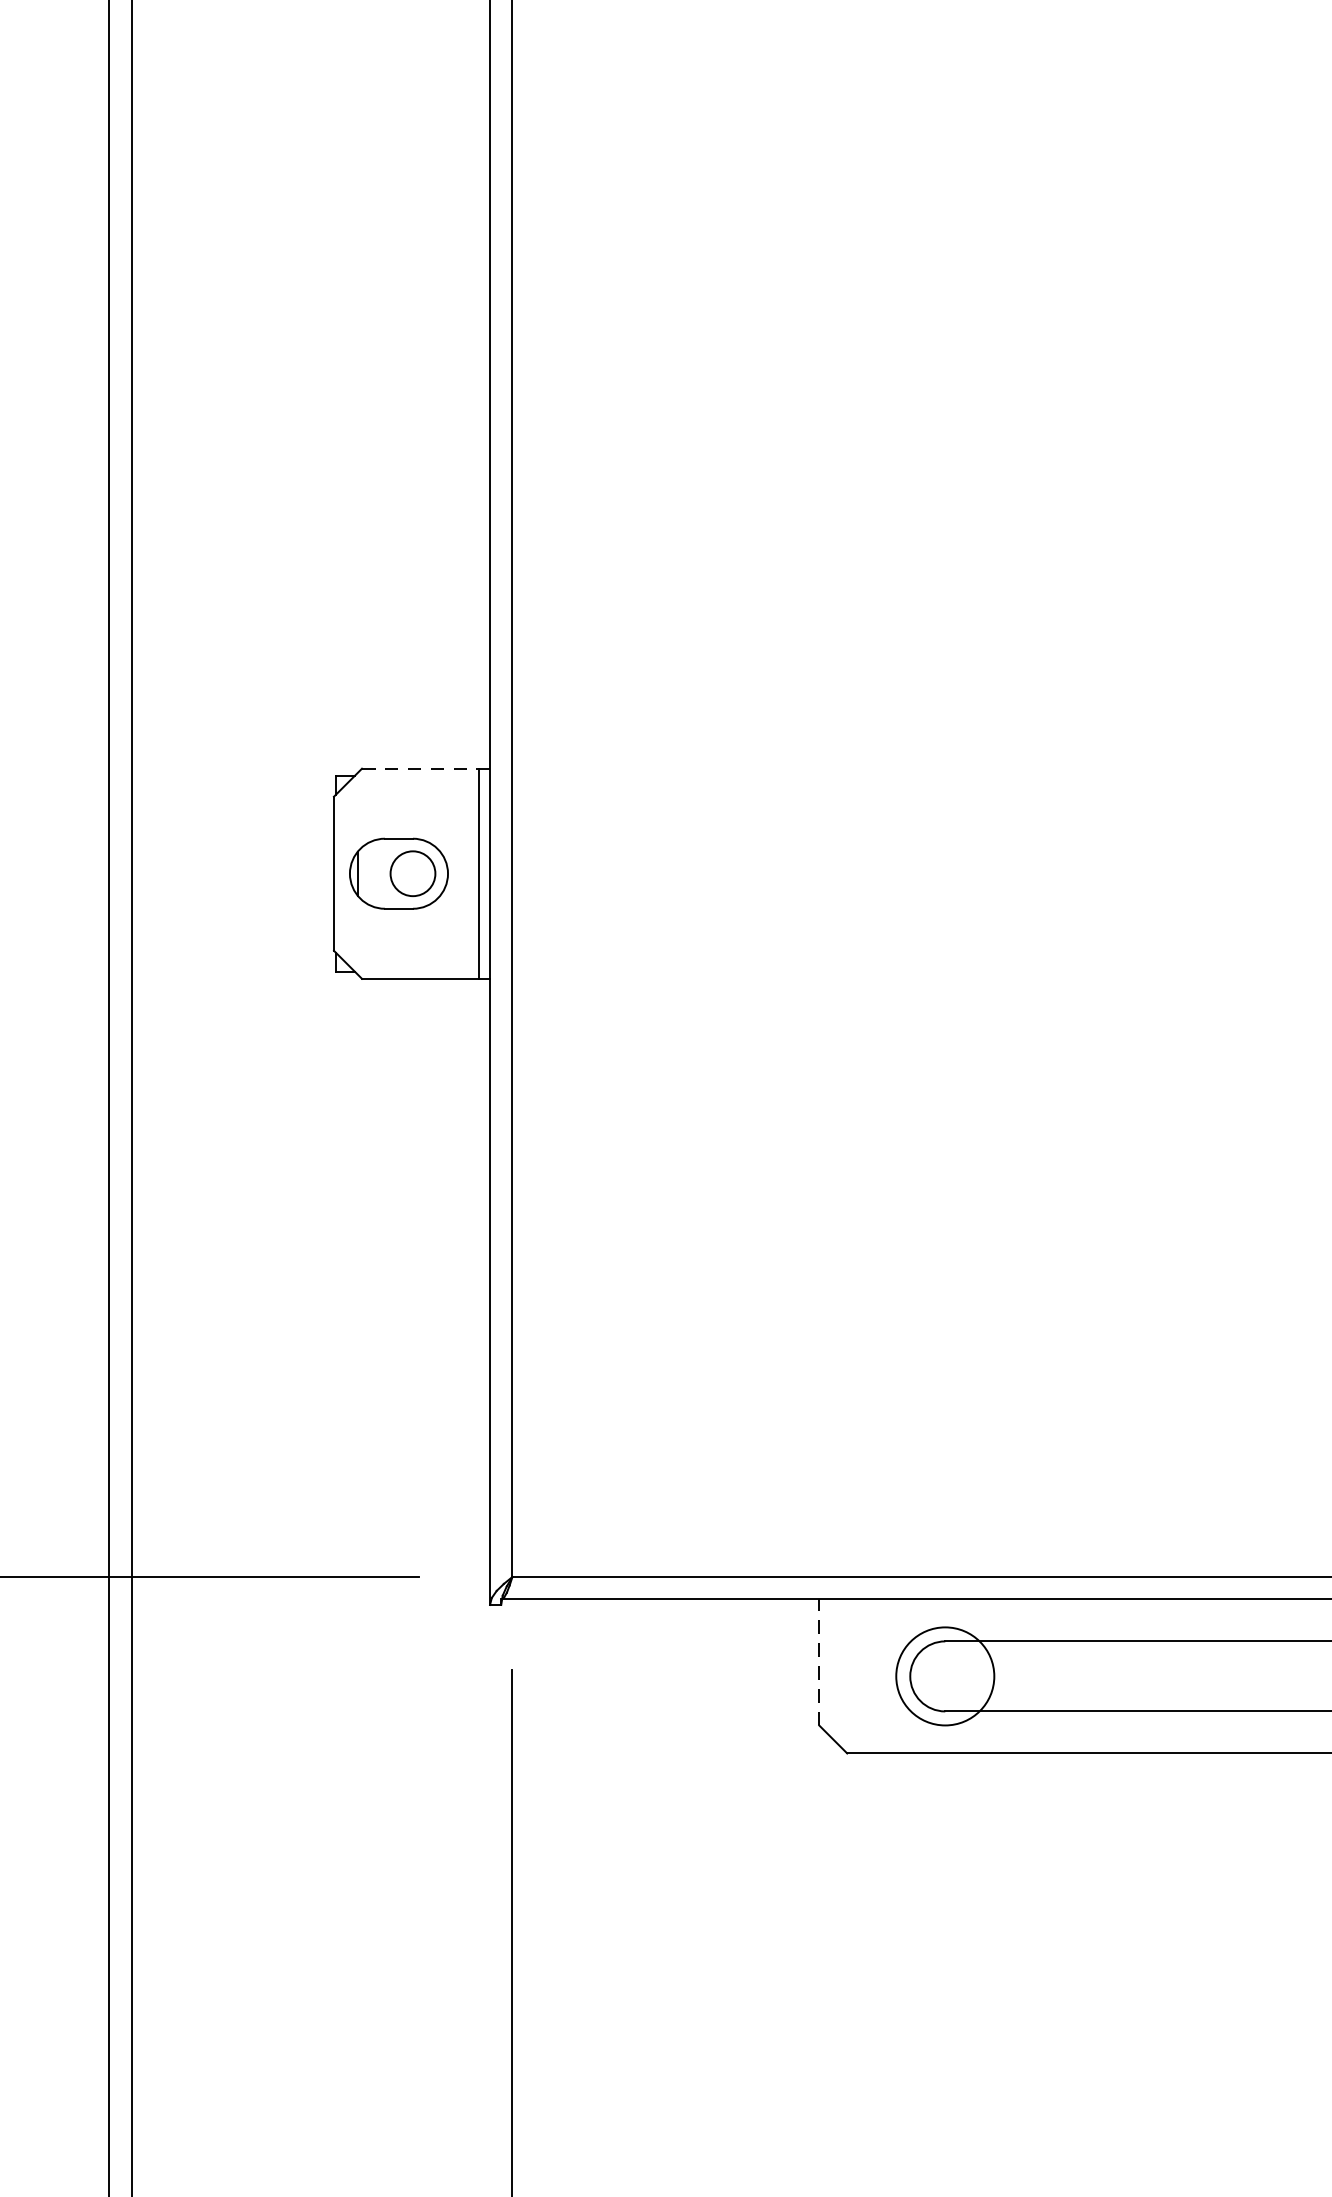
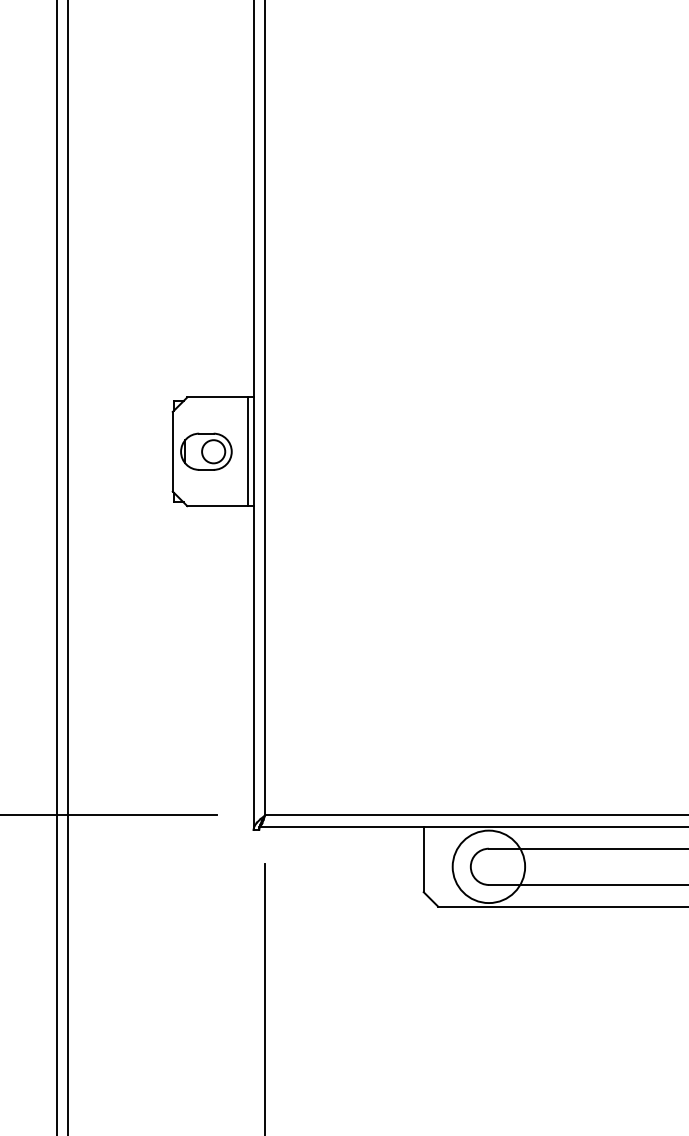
line: (426, 768) -> (220, 397), dashed -> solid
line: (818, 1662) -> (423, 859), dashed -> solid
circle: (944, 1675) -> (488, 866), size x1.43

